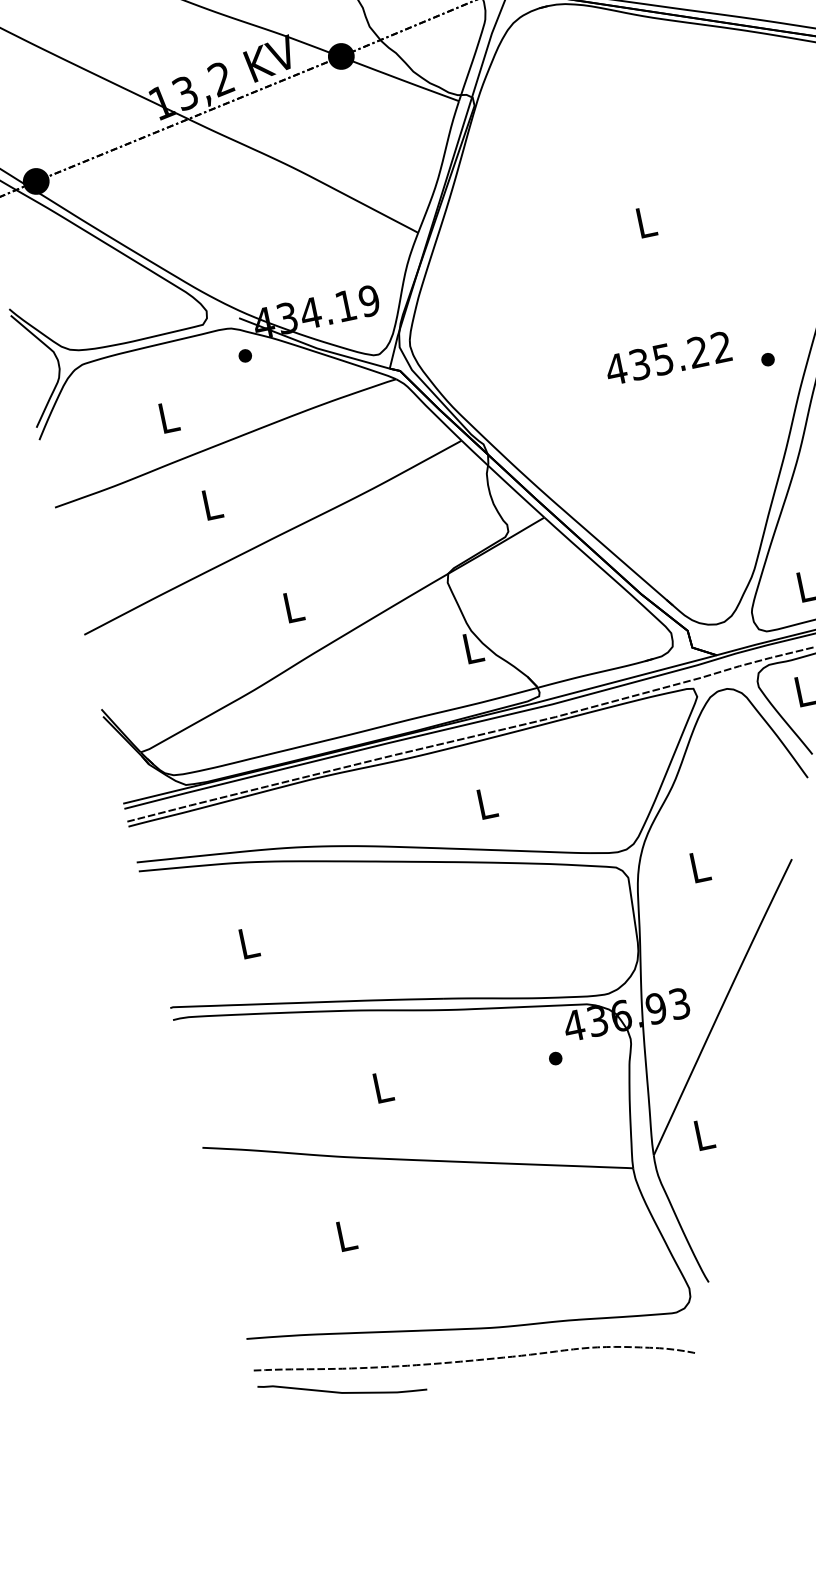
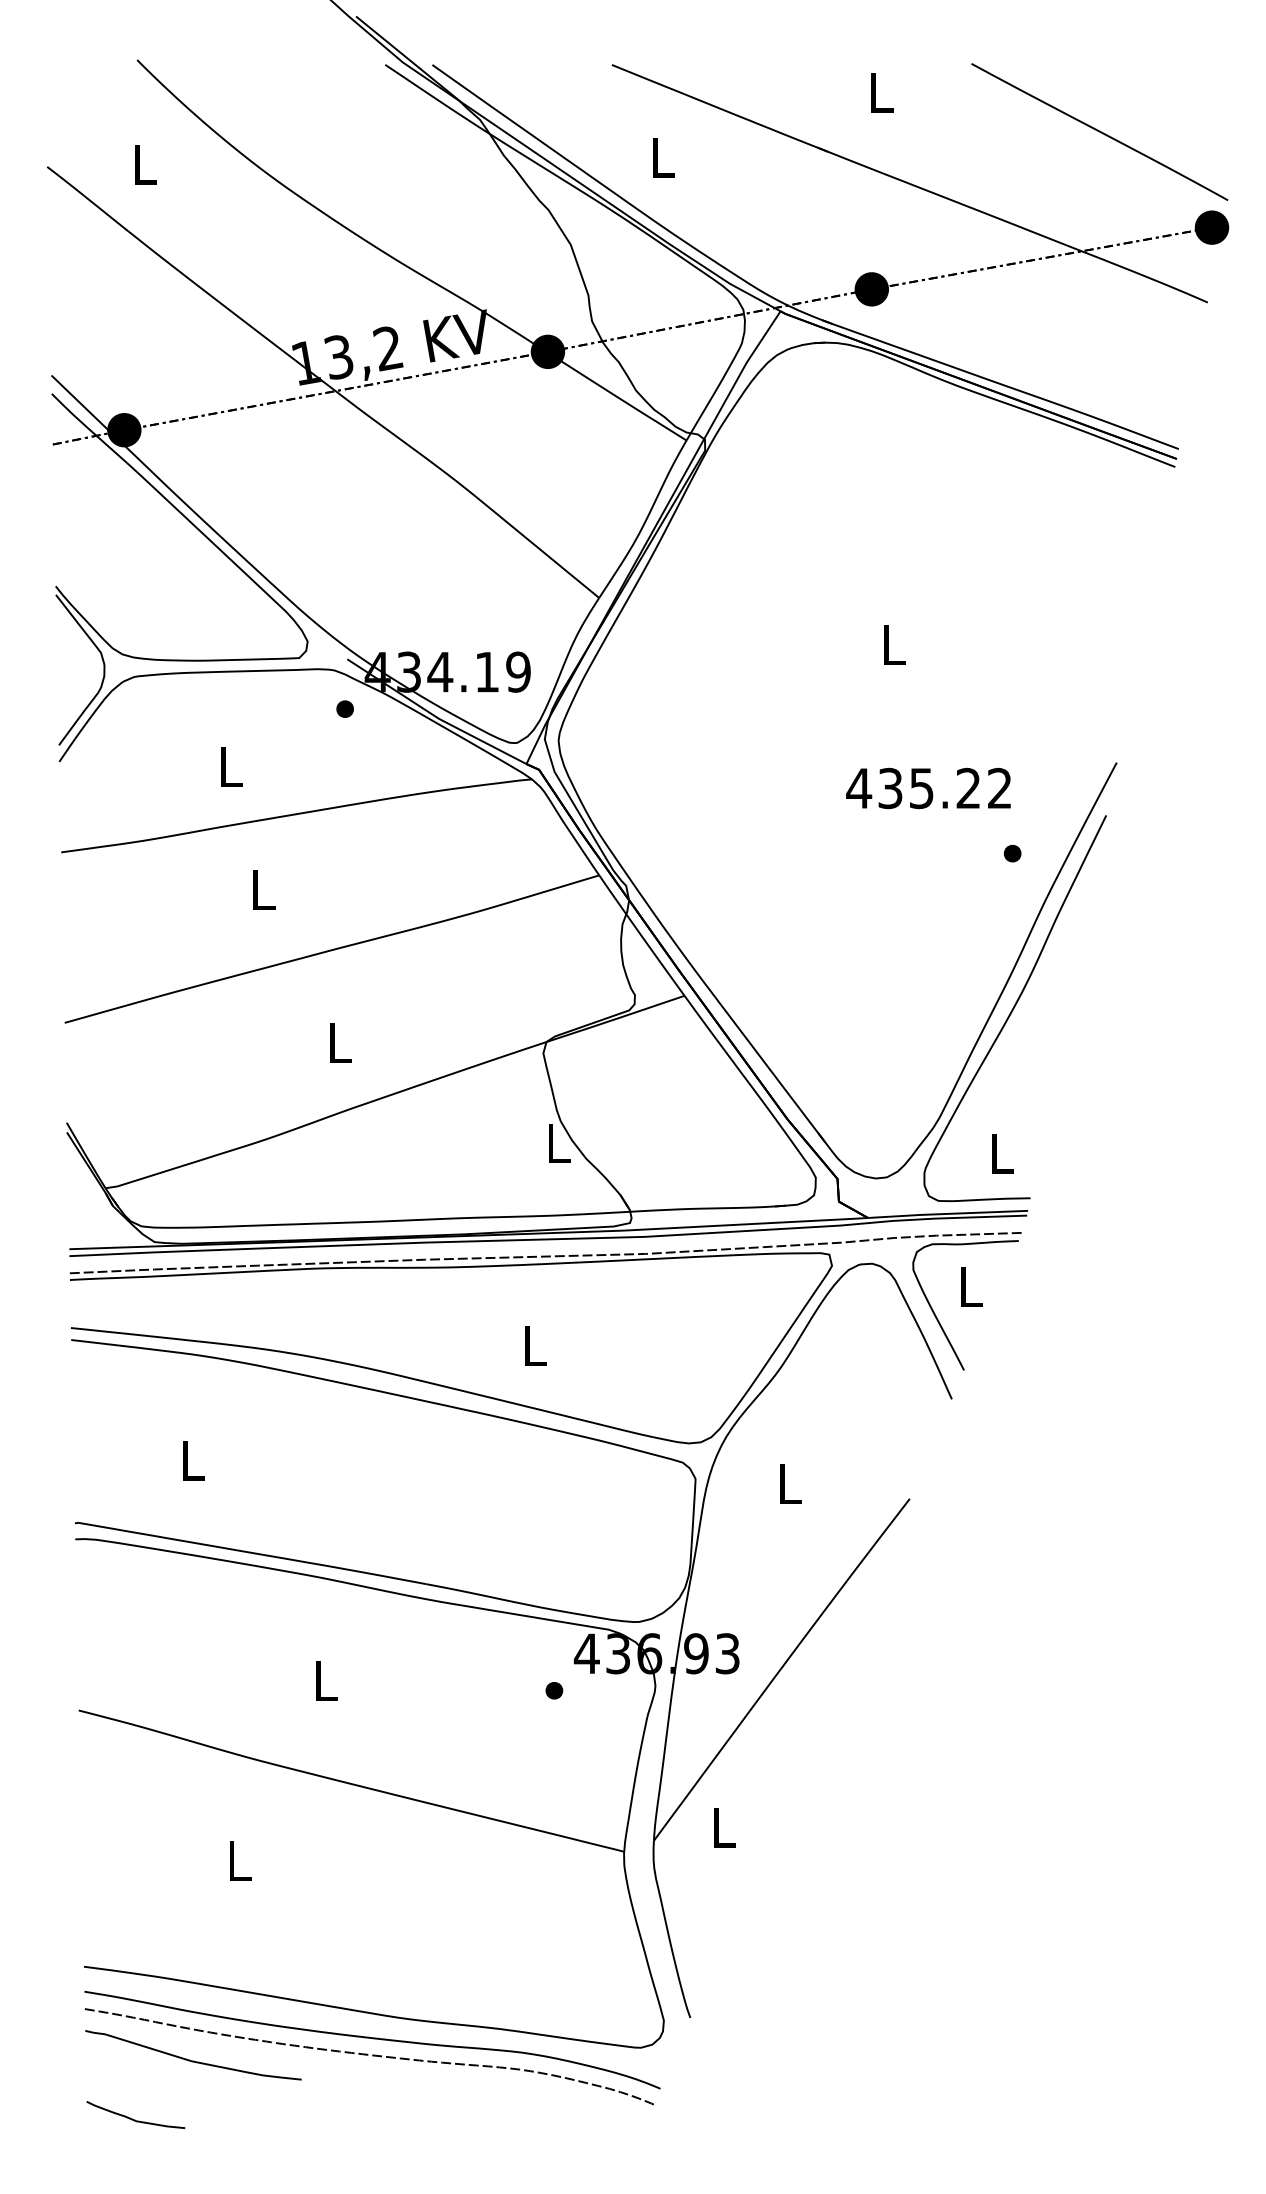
text: (668, 358) -> (928, 788), moved
curve: (474, 1348) -> (372, 2039), added
curve: (306, 1445) -> (132, 2118), added

